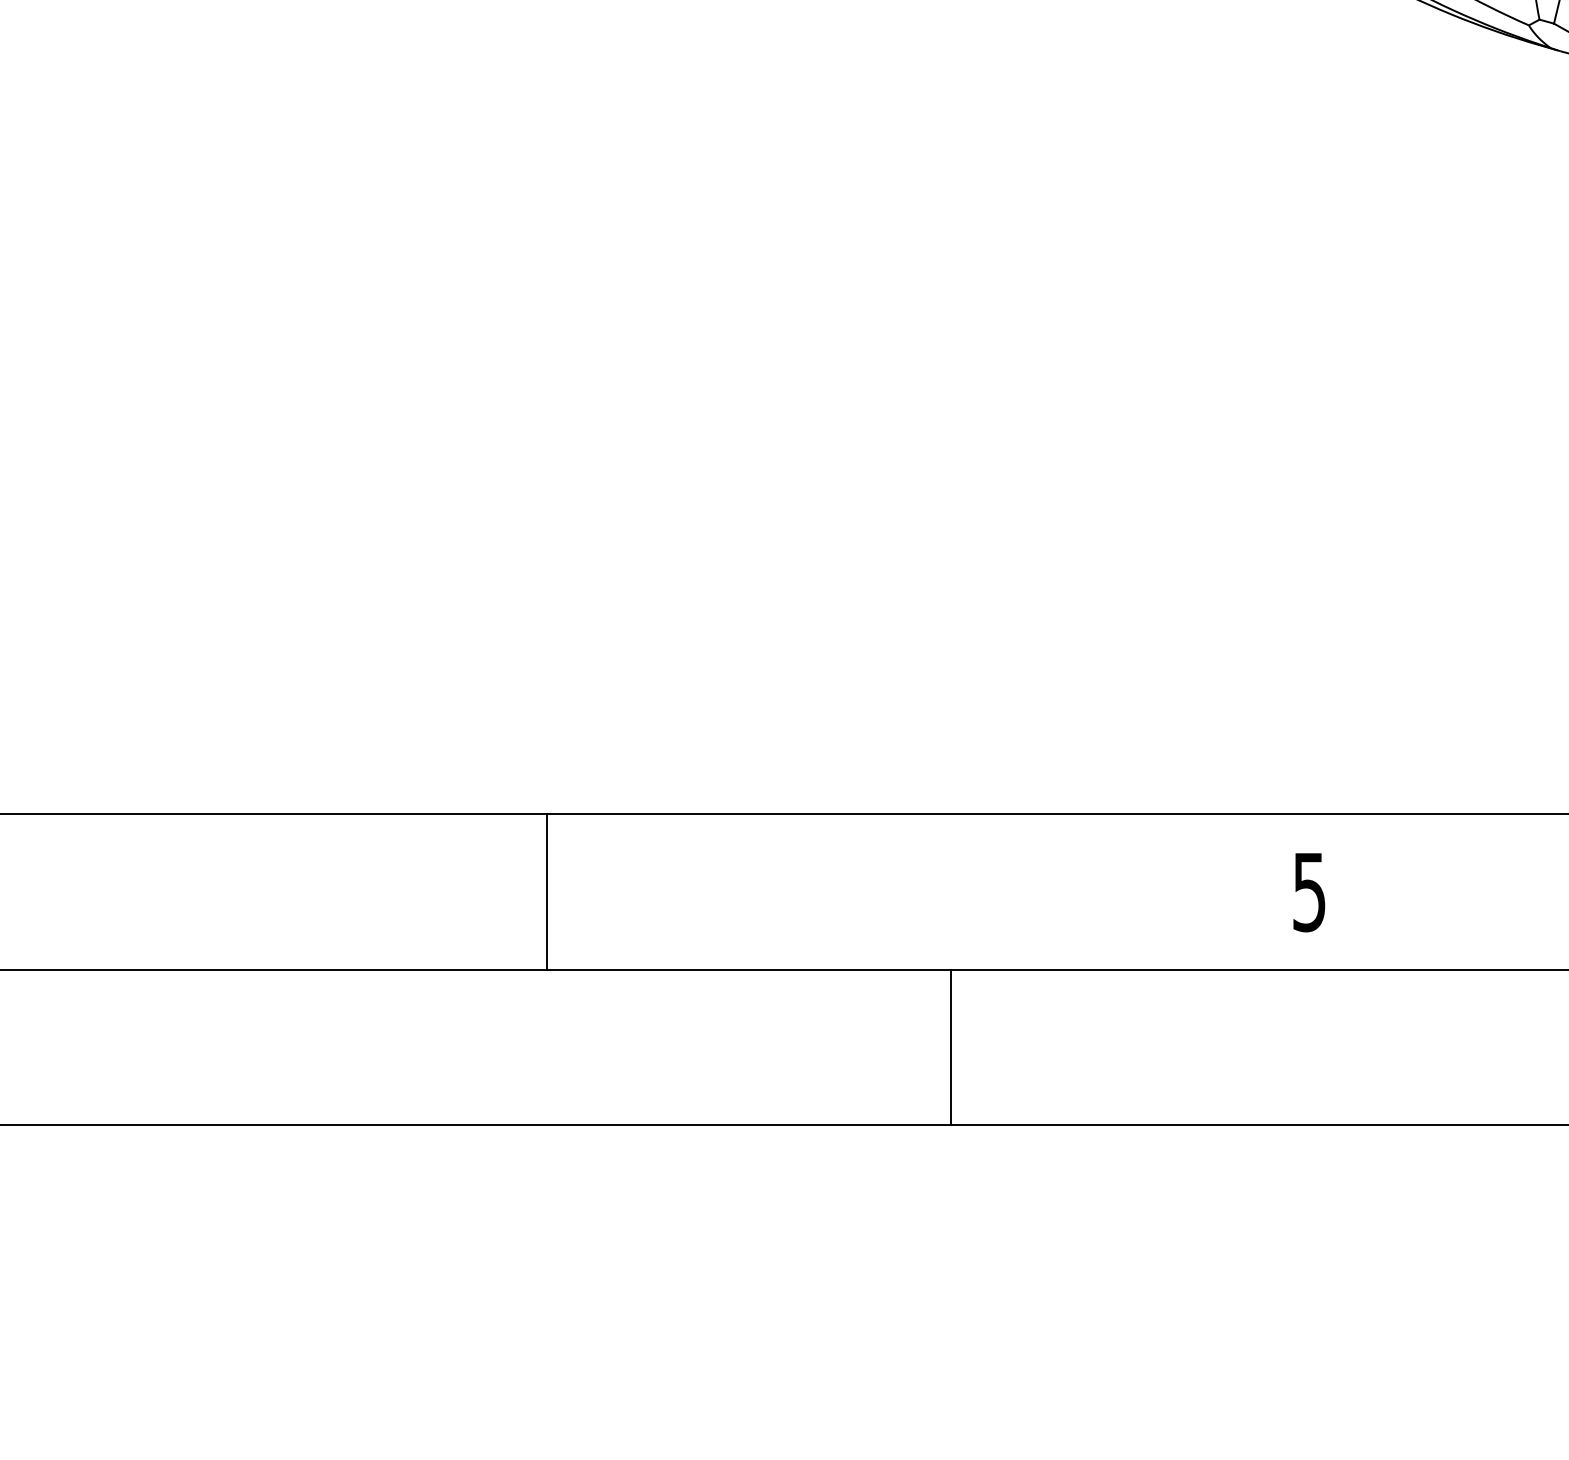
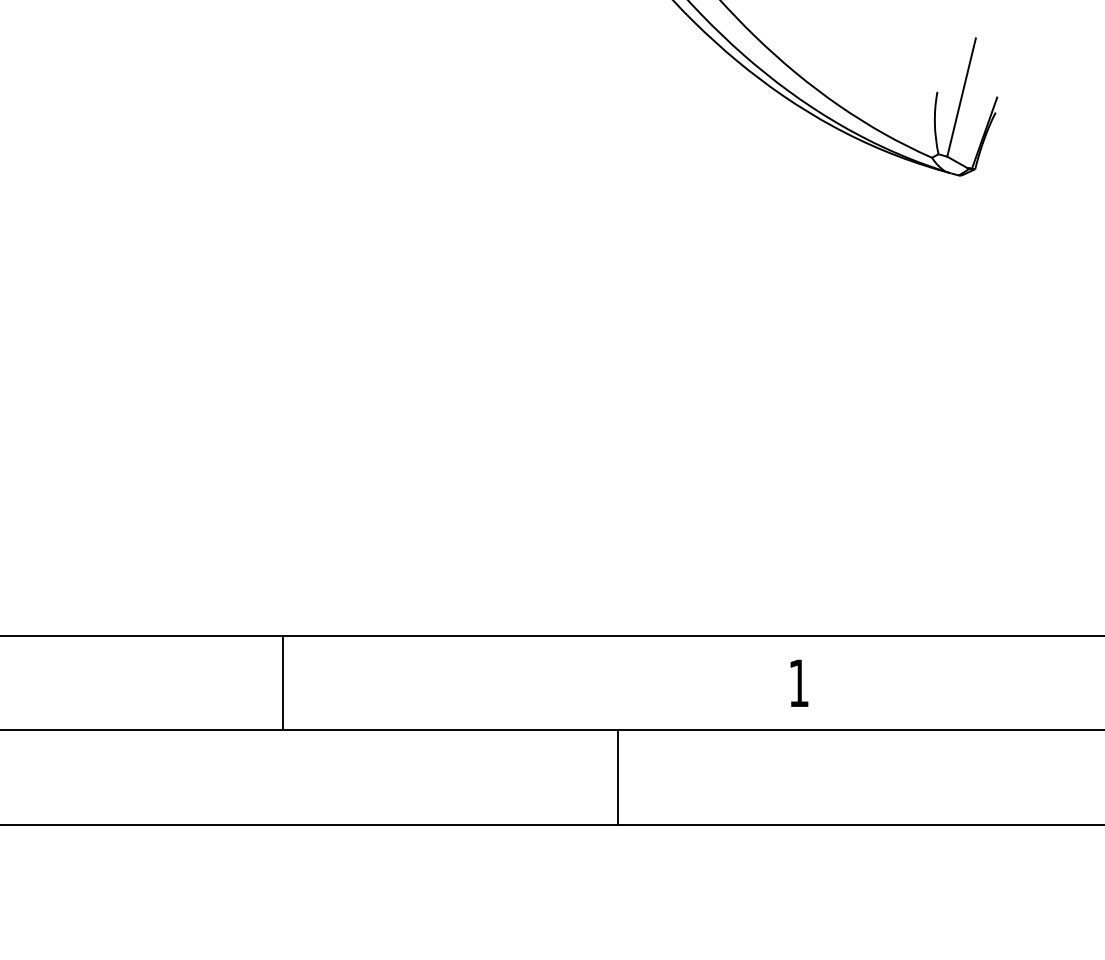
line: (546, 892) -> (282, 683), moved
text: (1308, 892) -> (798, 683), 5 -> 1
line: (950, 1047) -> (618, 777), moved

